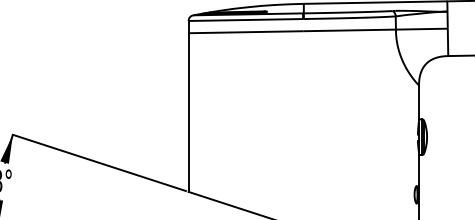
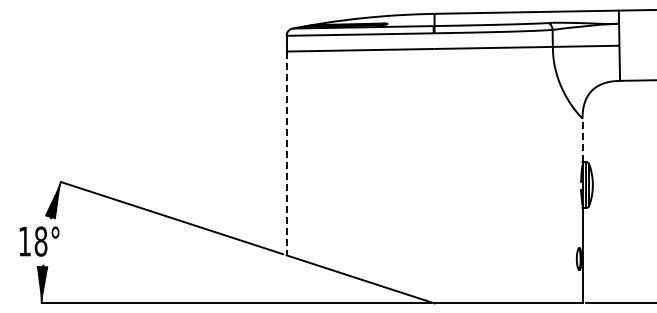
line: (419, 102) -> (582, 140), solid -> dashed
line: (188, 112) -> (286, 153), solid -> dashed

